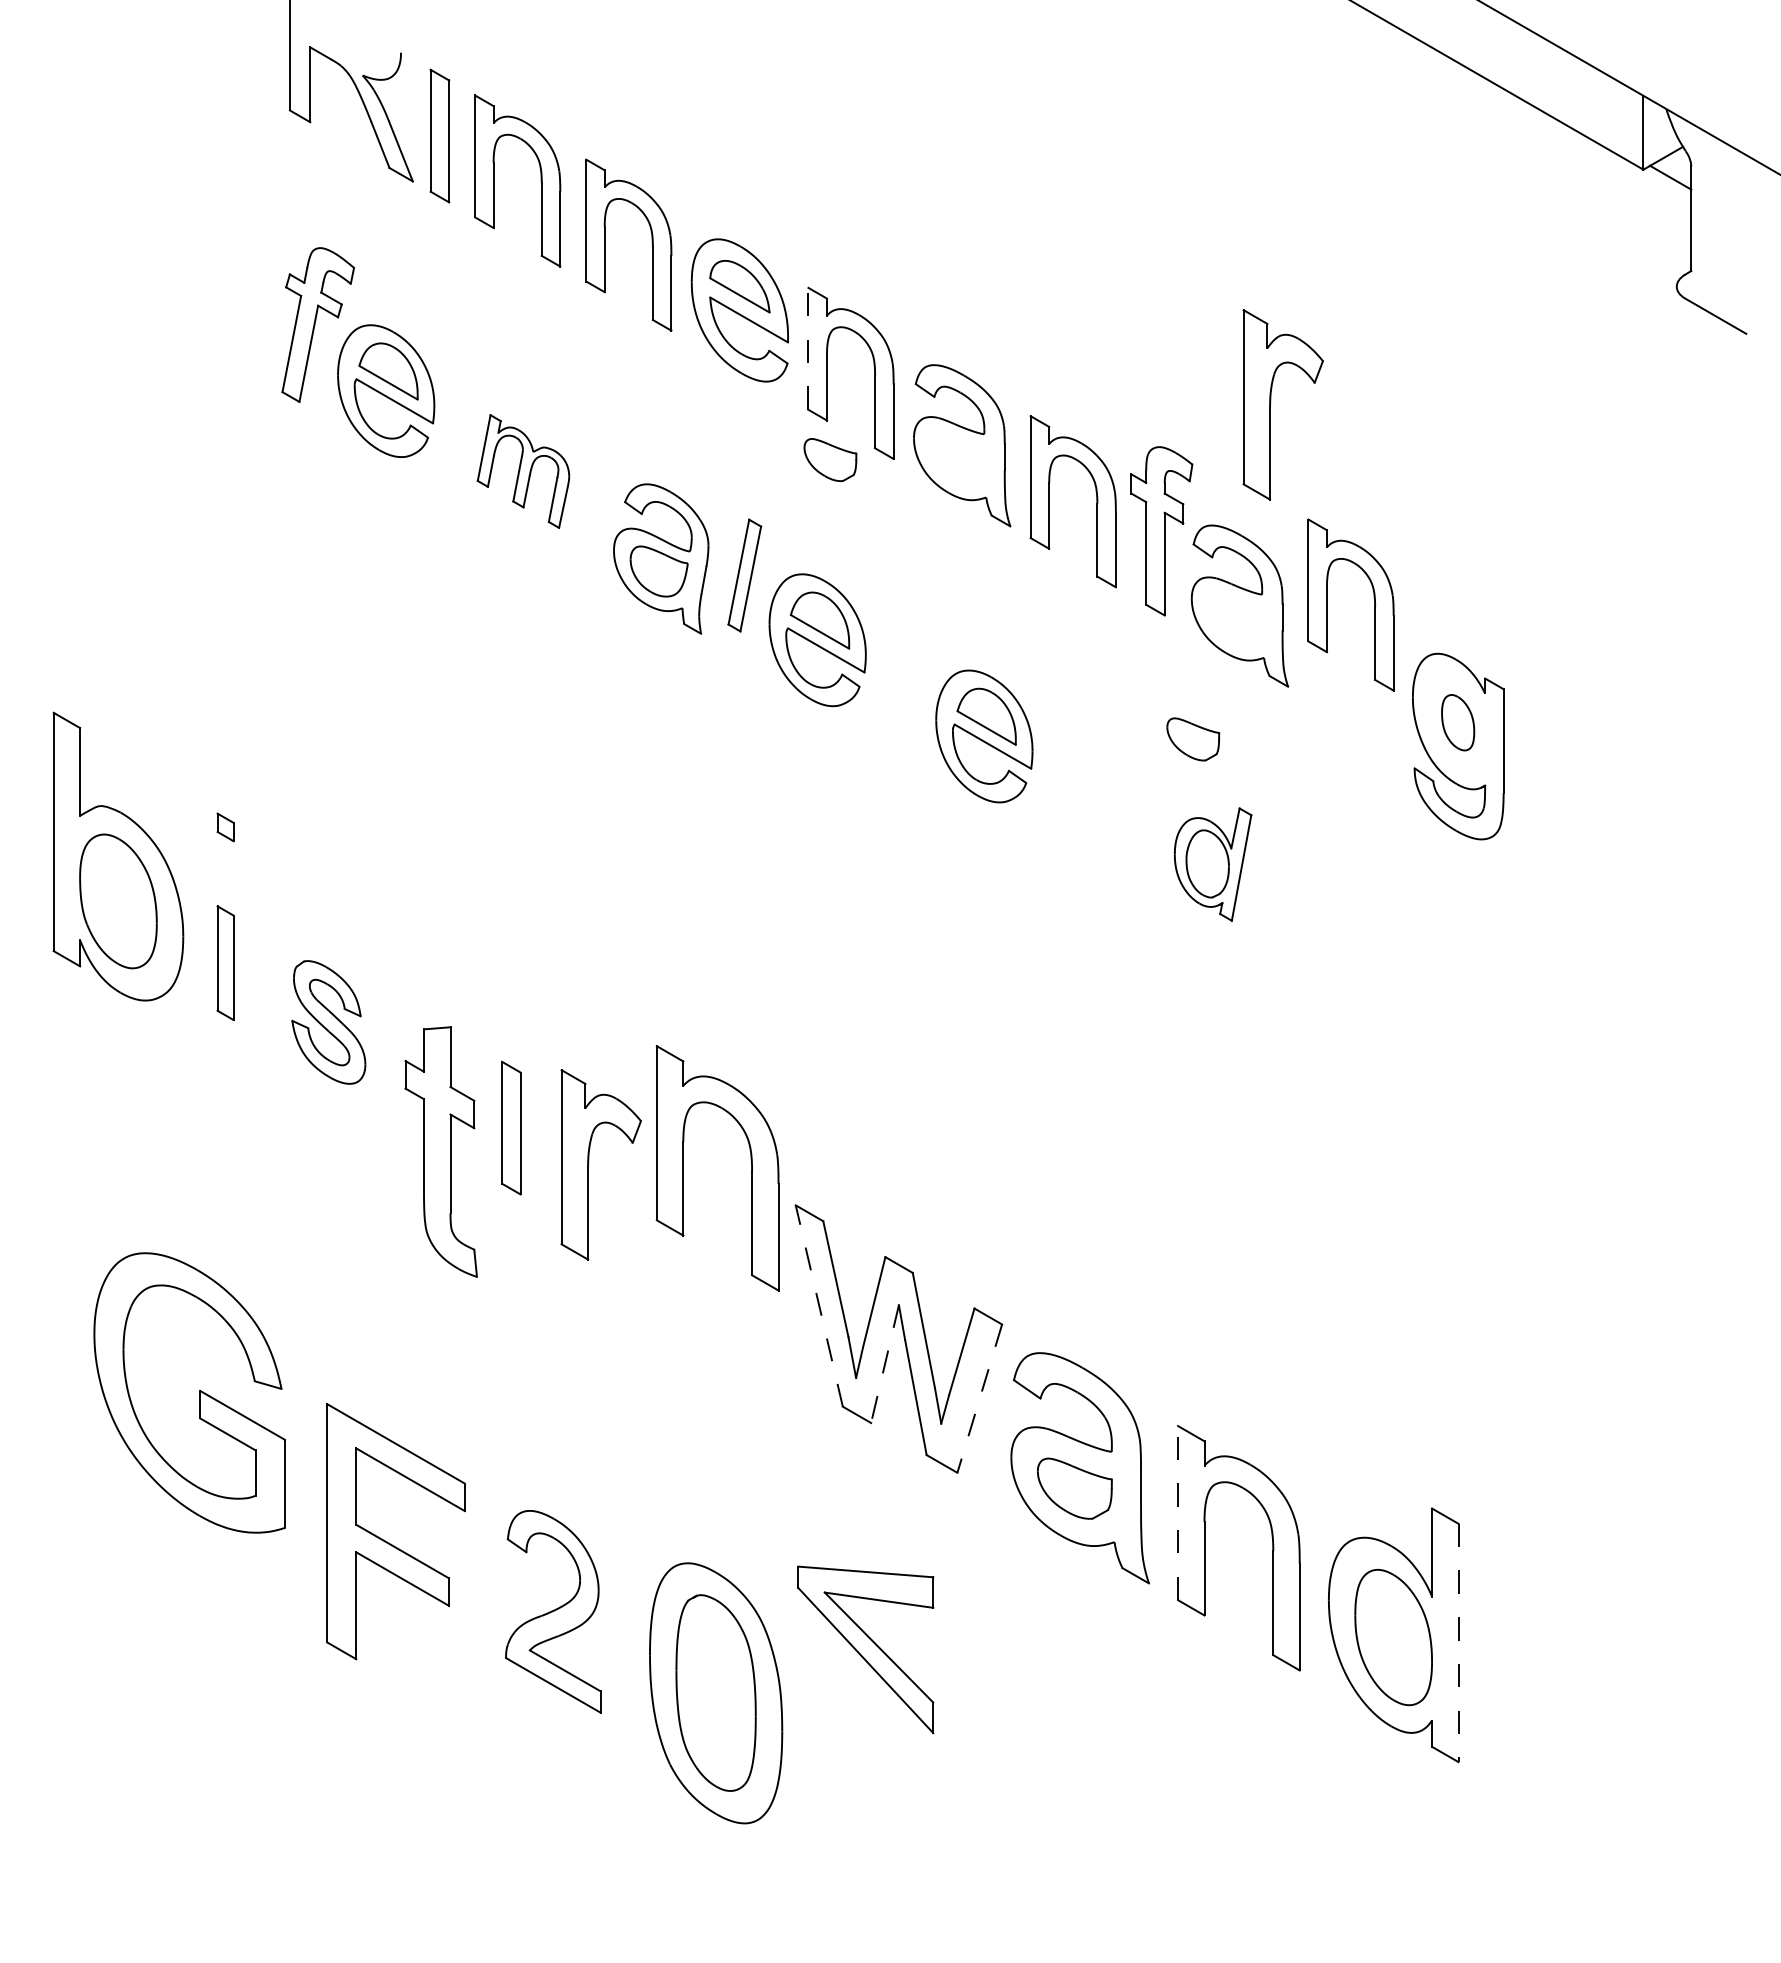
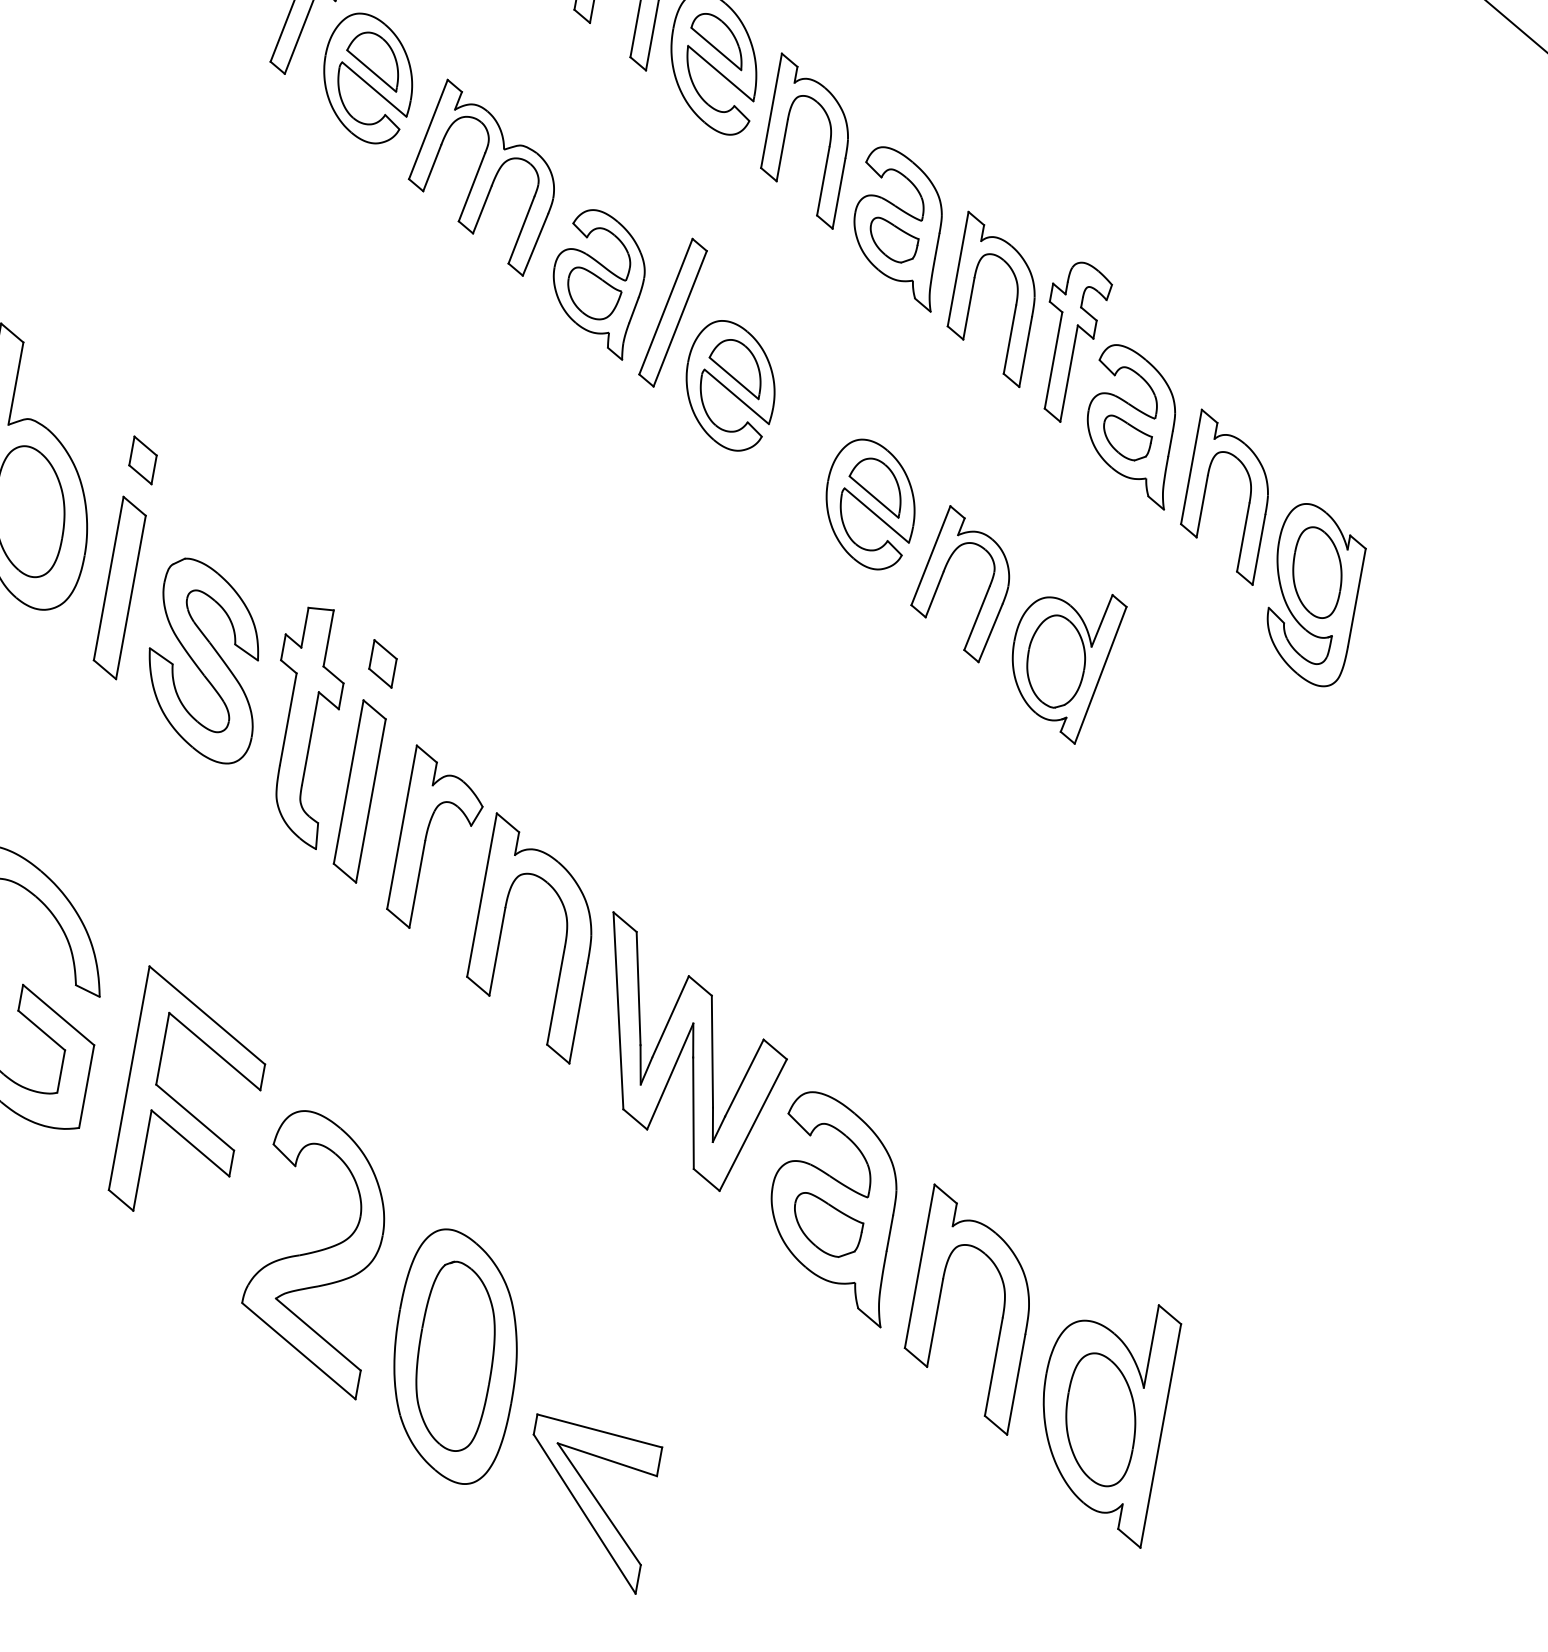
line: (808, 348) -> (771, 110), dashed -> solid
part: (1271, 401) -> (1197, 239), removed
part: (830, 460) -> (893, 241), moved
part: (523, 471) -> (483, 177), size x1.67
part: (744, 575) -> (672, 312), size x1.43
part: (1327, 604) -> (1205, 492), moved
part: (1457, 722) -> (1316, 572), size x1.67
part: (1193, 739) -> (1126, 438), moved
part: (1072, 798) -> (942, 577), added
part: (225, 827) -> (142, 460), size x1.67
part: (1212, 864) -> (1062, 663), size x1.43
part: (225, 962) -> (119, 587), size x1.67
part: (511, 992) -> (383, 664), added
part: (328, 1022) -> (206, 661), size x1.67
part: (511, 1127) -> (360, 790), size x1.43
part: (440, 1151) -> (303, 725), moved
part: (750, 1160) -> (565, 936), moved
line: (819, 1305) -> (618, 1010), dashed -> solid
line: (885, 1364) -> (670, 1077), dashed -> solid
line: (979, 1399) -> (752, 1125), dashed -> solid
line: (1178, 1512) -> (920, 1265), dashed -> solid
part: (389, 1542) -> (184, 1106), moved
part: (552, 1611) -> (316, 1251), size x1.43
line: (1458, 1643) -> (1160, 1436), dashed -> solid
part: (865, 1649) -> (586, 1503), moved

